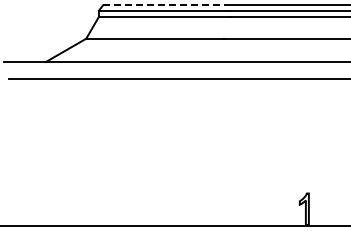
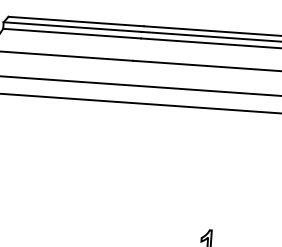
line: (167, 5) -> (76, 21), dashed -> solid

